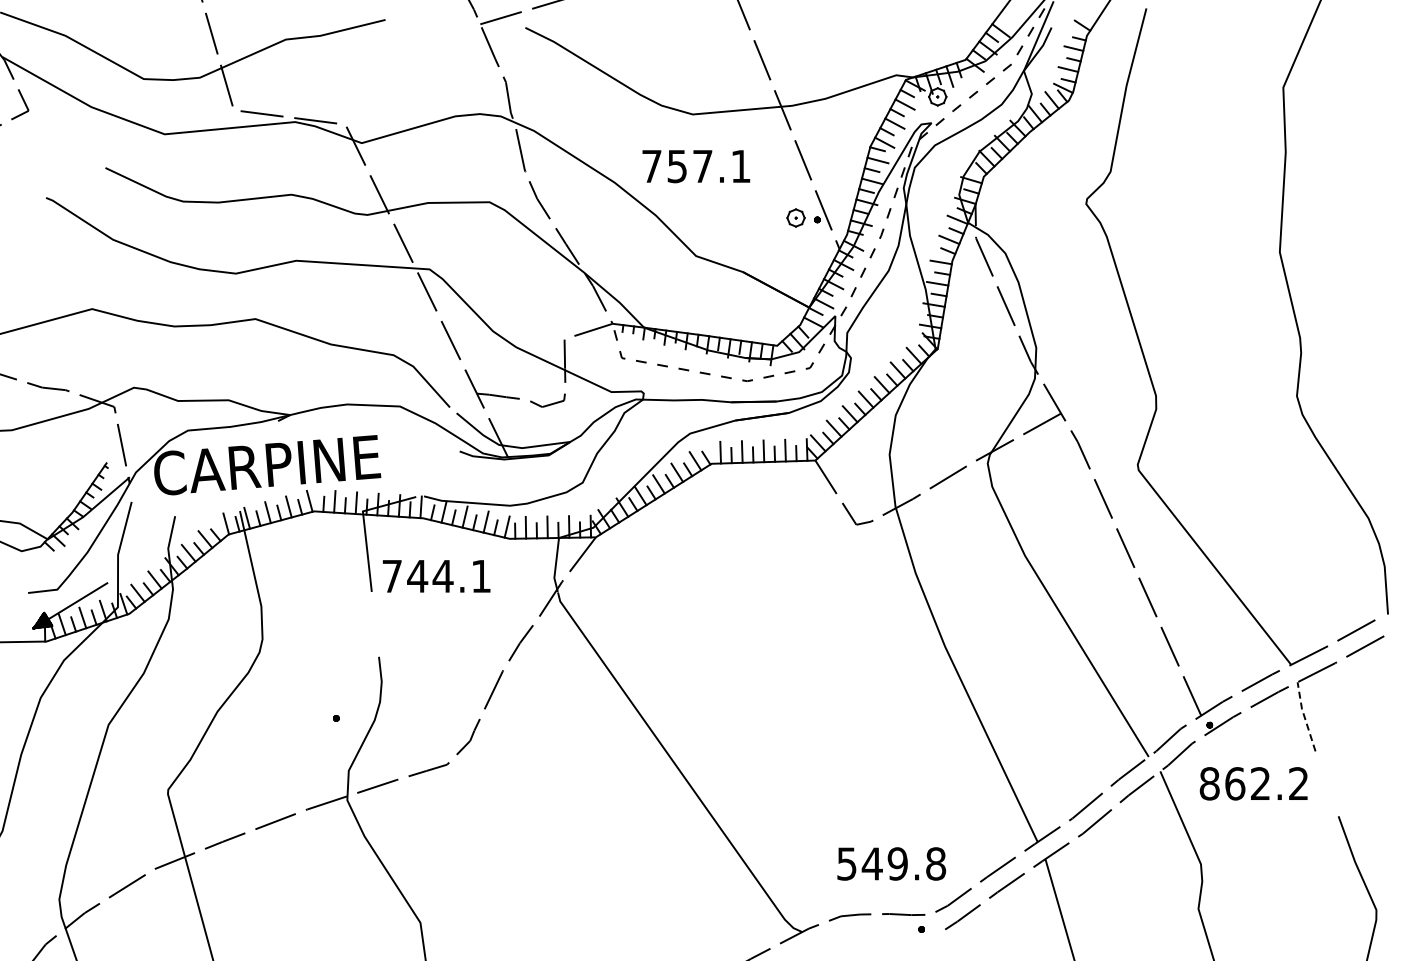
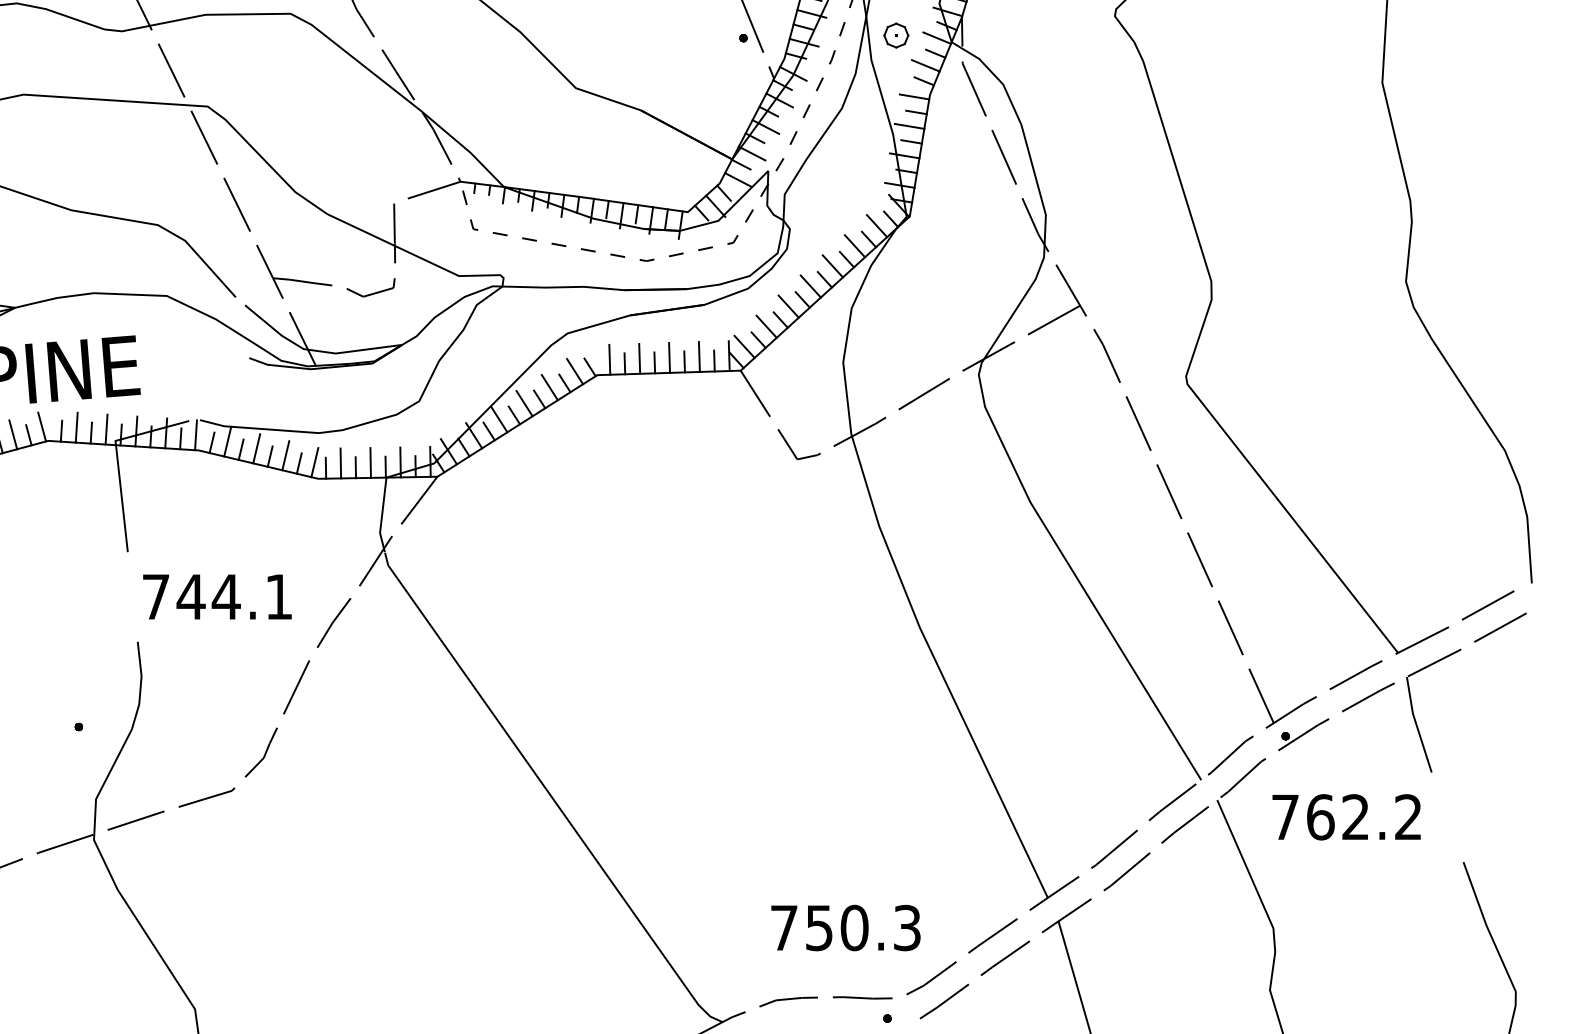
part: (795, 217) -> (895, 34), moved
text: (436, 576) -> (217, 597), moved
line: (1304, 716) -> (1416, 724), dashed -> solid
text: (1209, 783) -> (1285, 816), 862.2 -> 762.2
text: (891, 863) -> (845, 927), 549.8 -> 750.3

